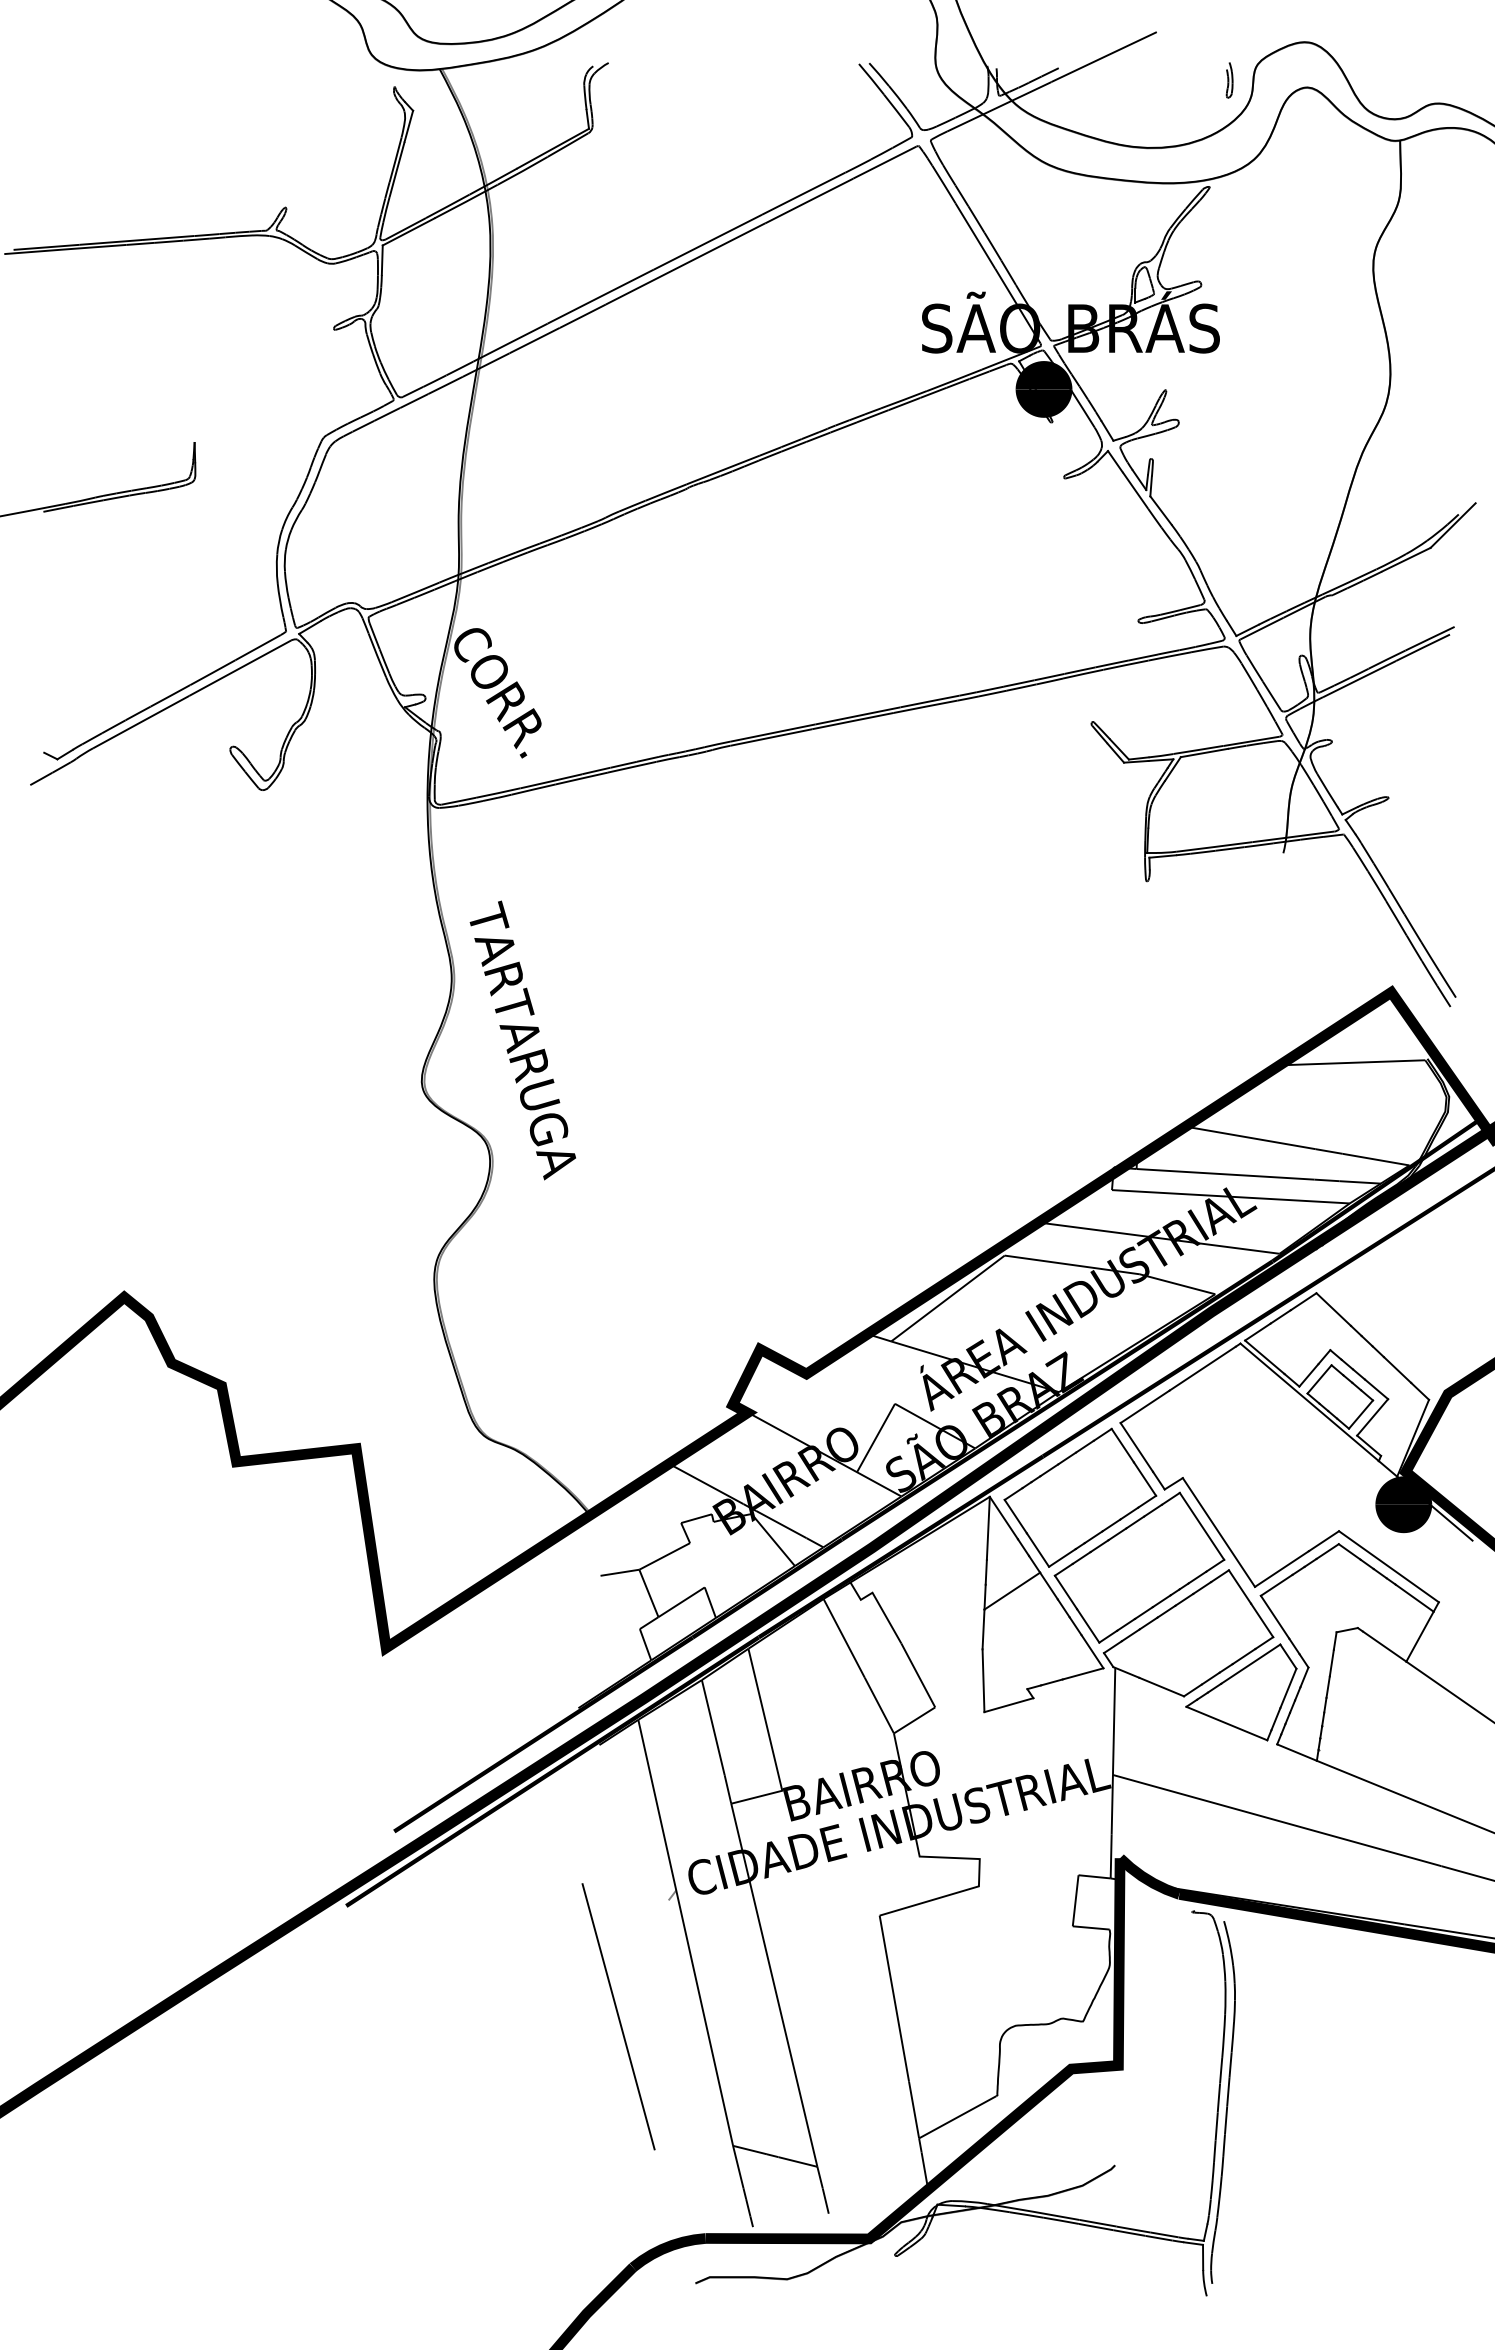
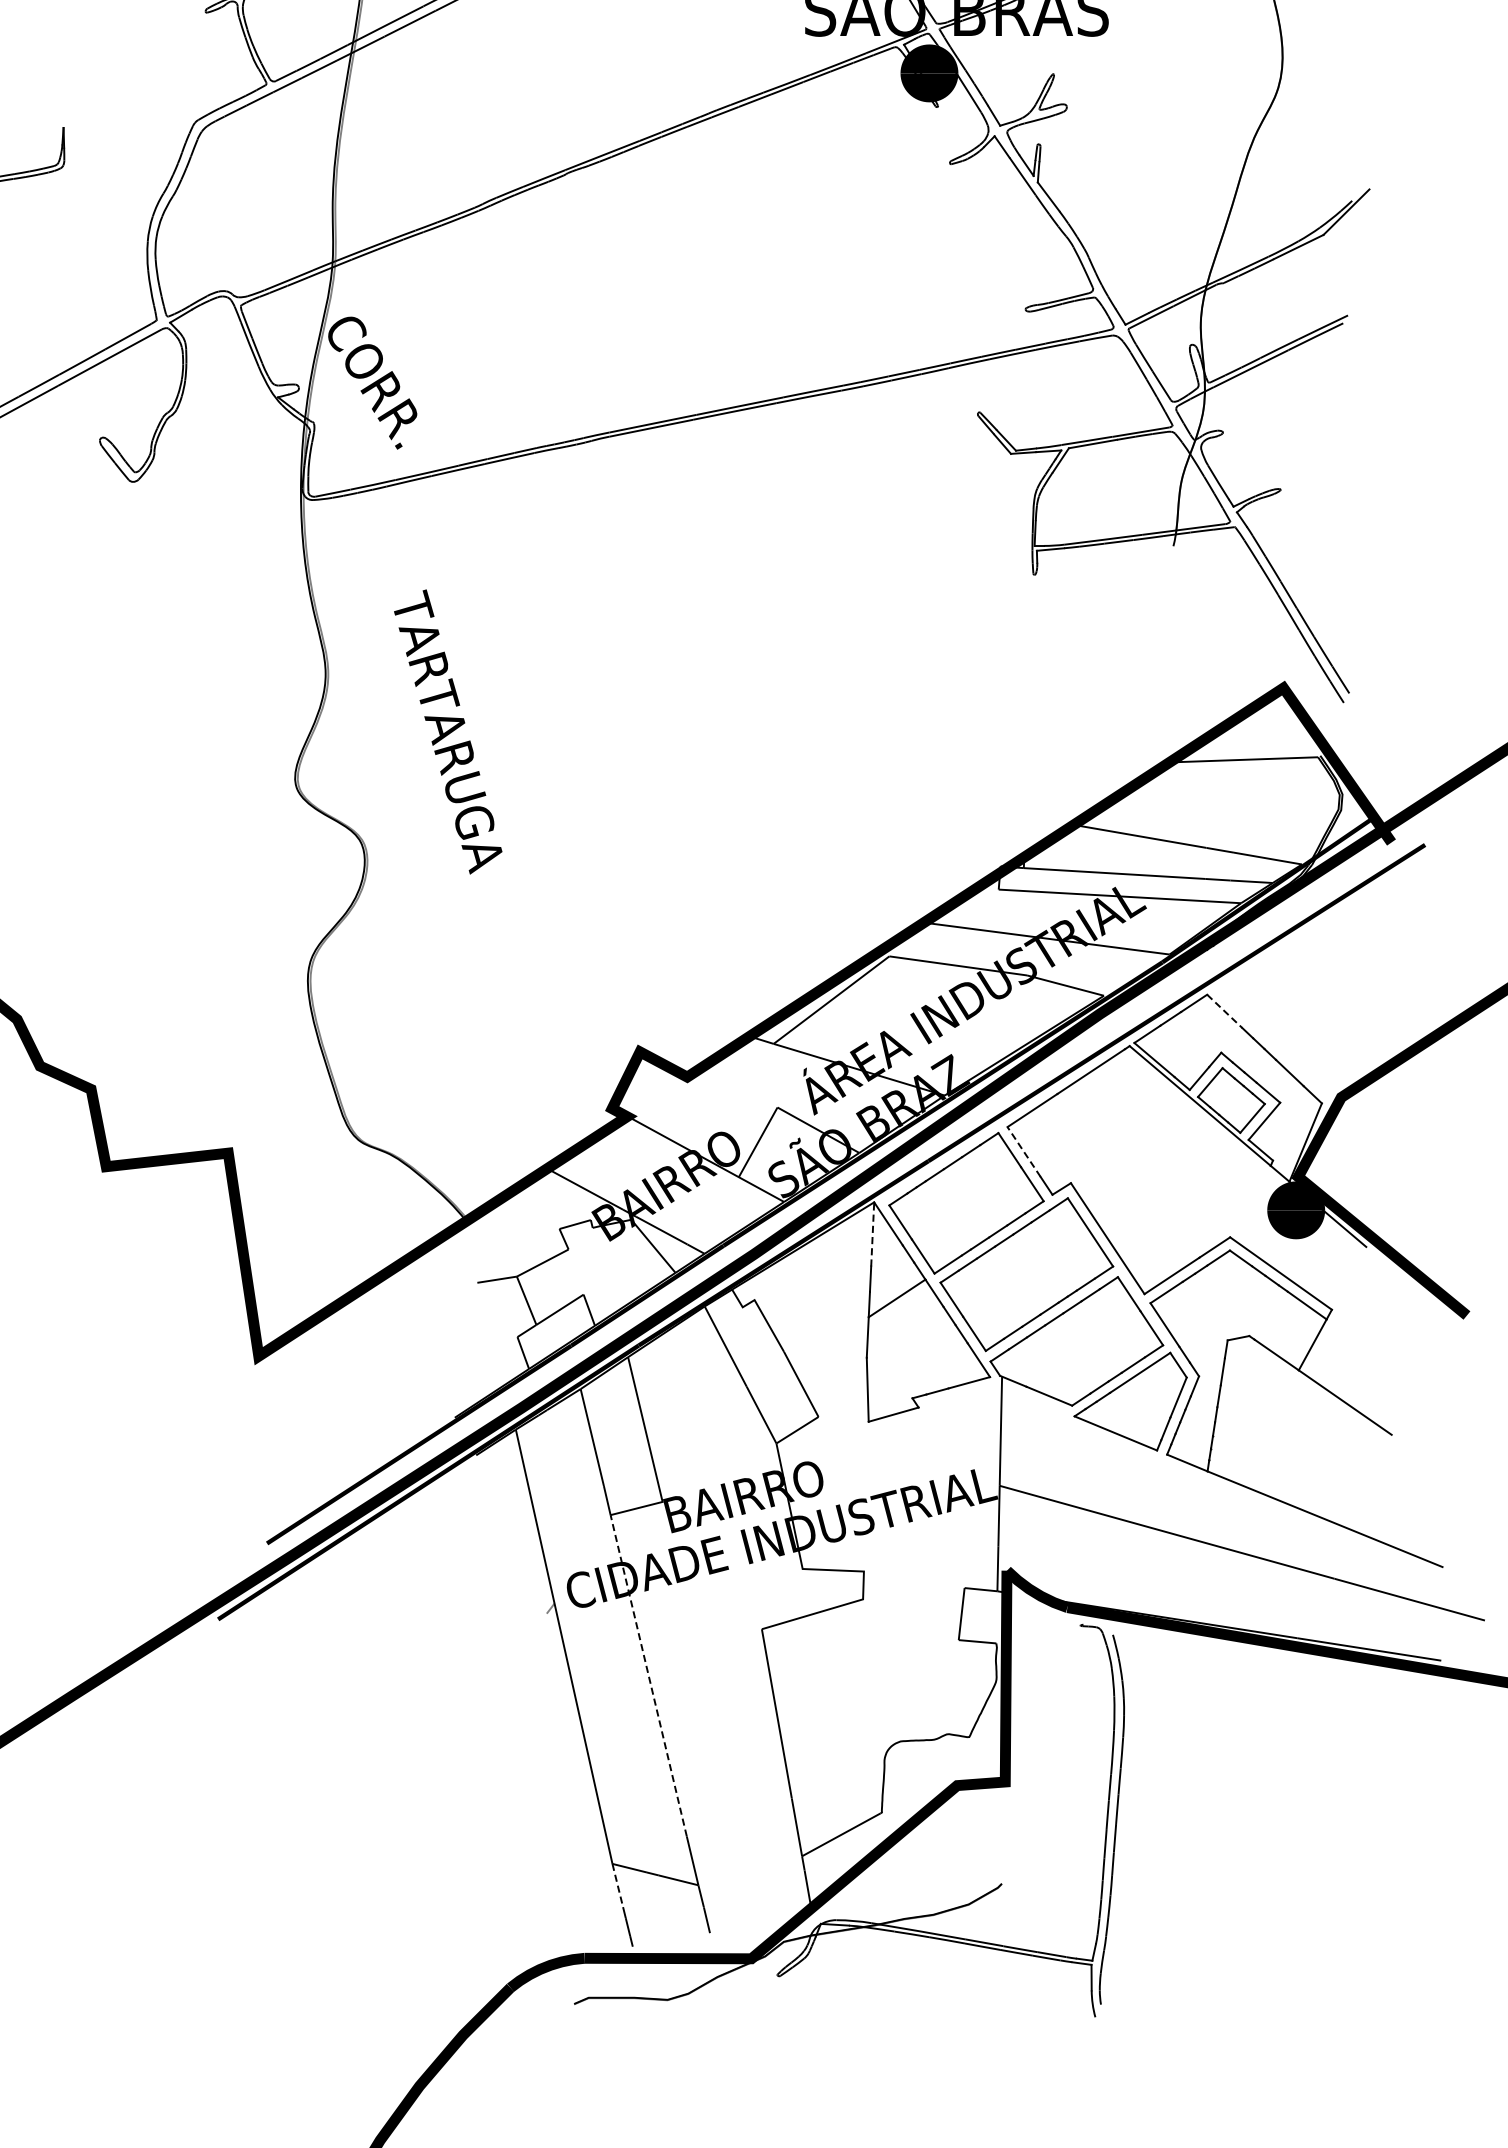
text: (522, 1040) -> (447, 732), moved
line: (1333, 1309) -> (1224, 1011), solid -> dashed
line: (1136, 1447) -> (1023, 1152), solid -> dashed
line: (988, 1528) -> (872, 1234), solid -> dashed
line: (768, 1960) -> (648, 1674), solid -> dashed
line: (618, 2016) -> (495, 1732), removed
line: (738, 2167) -> (617, 1885), solid -> dashed

